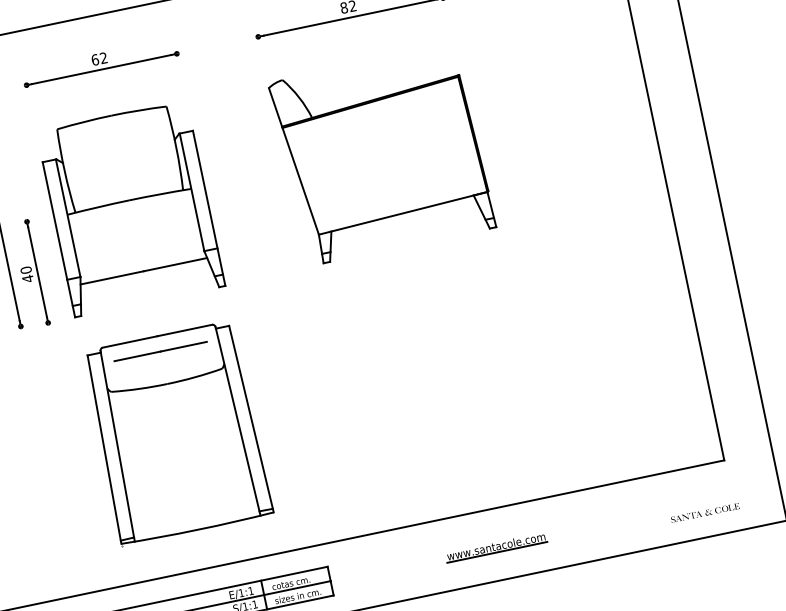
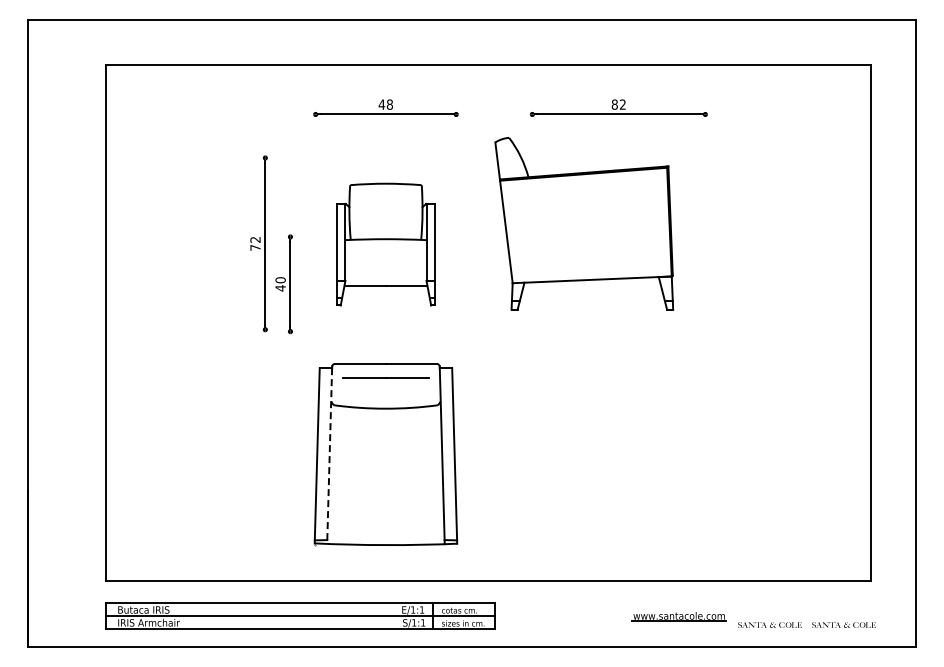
text: (99, 58) -> (385, 104), 62 -> 48
part: (382, 154) -> (584, 223), moved
part: (130, 208) -> (385, 244), size x0.7
line: (117, 447) -> (329, 456), solid -> dashed
part: (625, 529) -> (769, 624), added
part: (495, 547) -> (678, 616), moved

